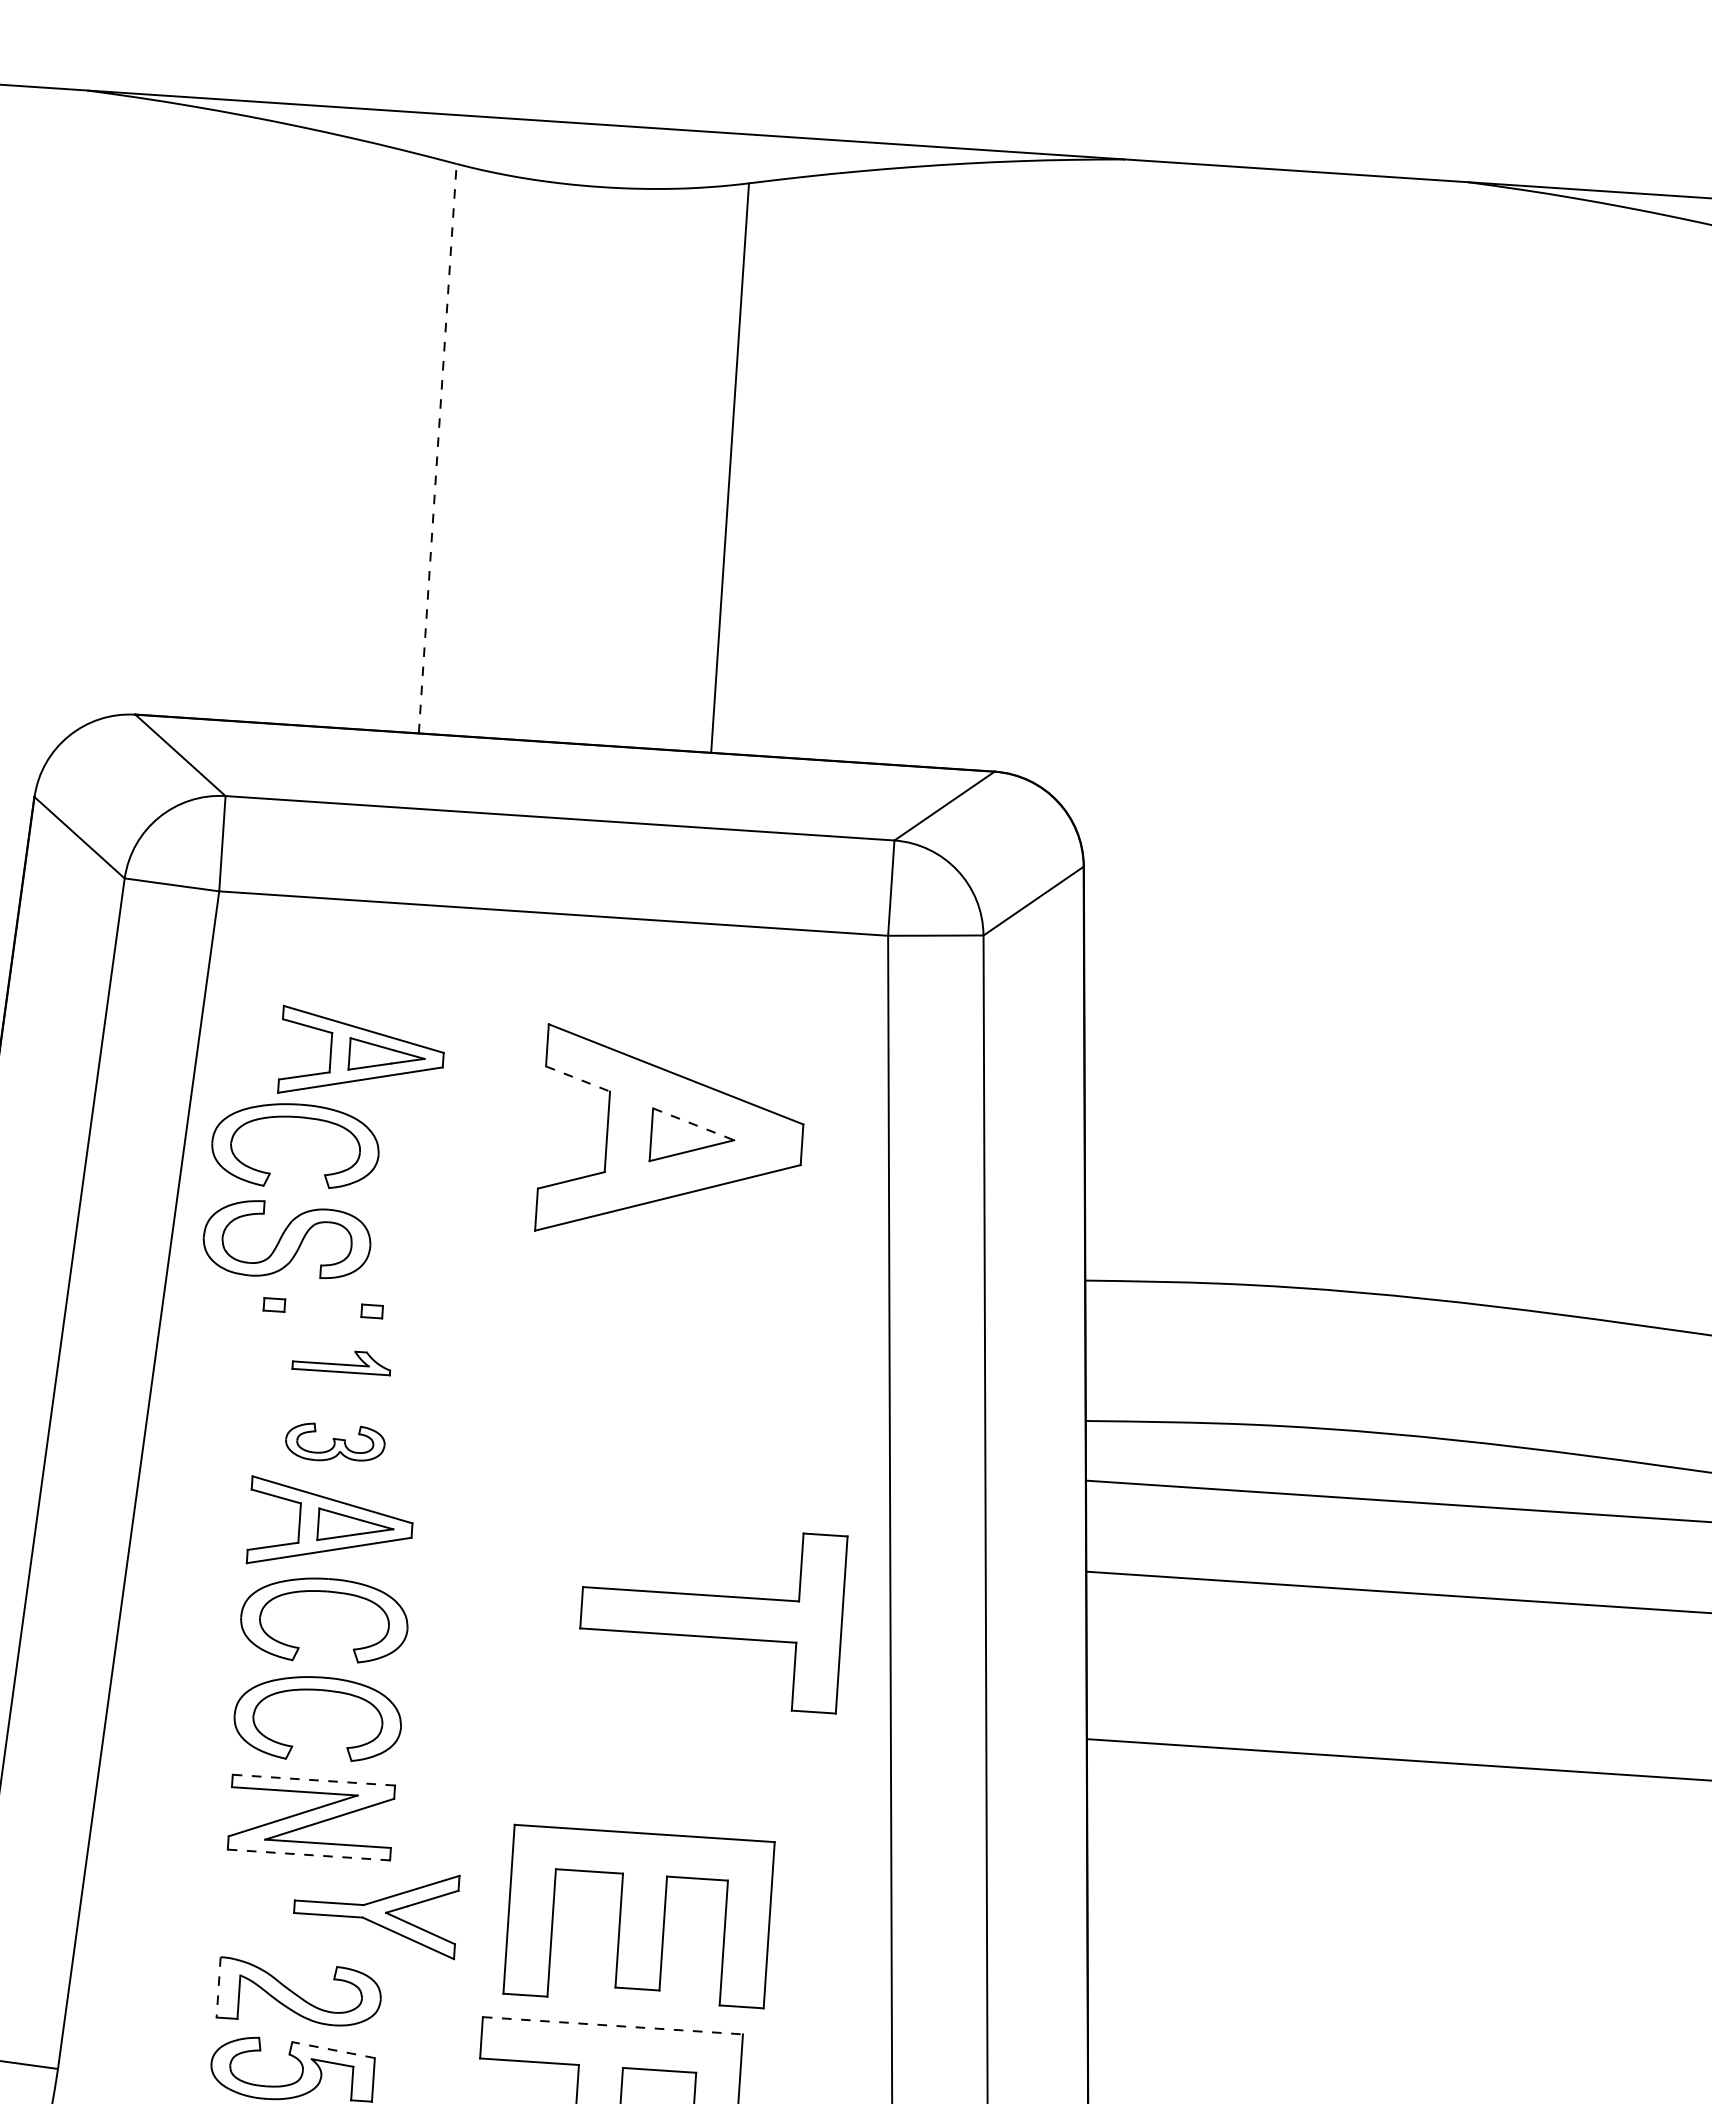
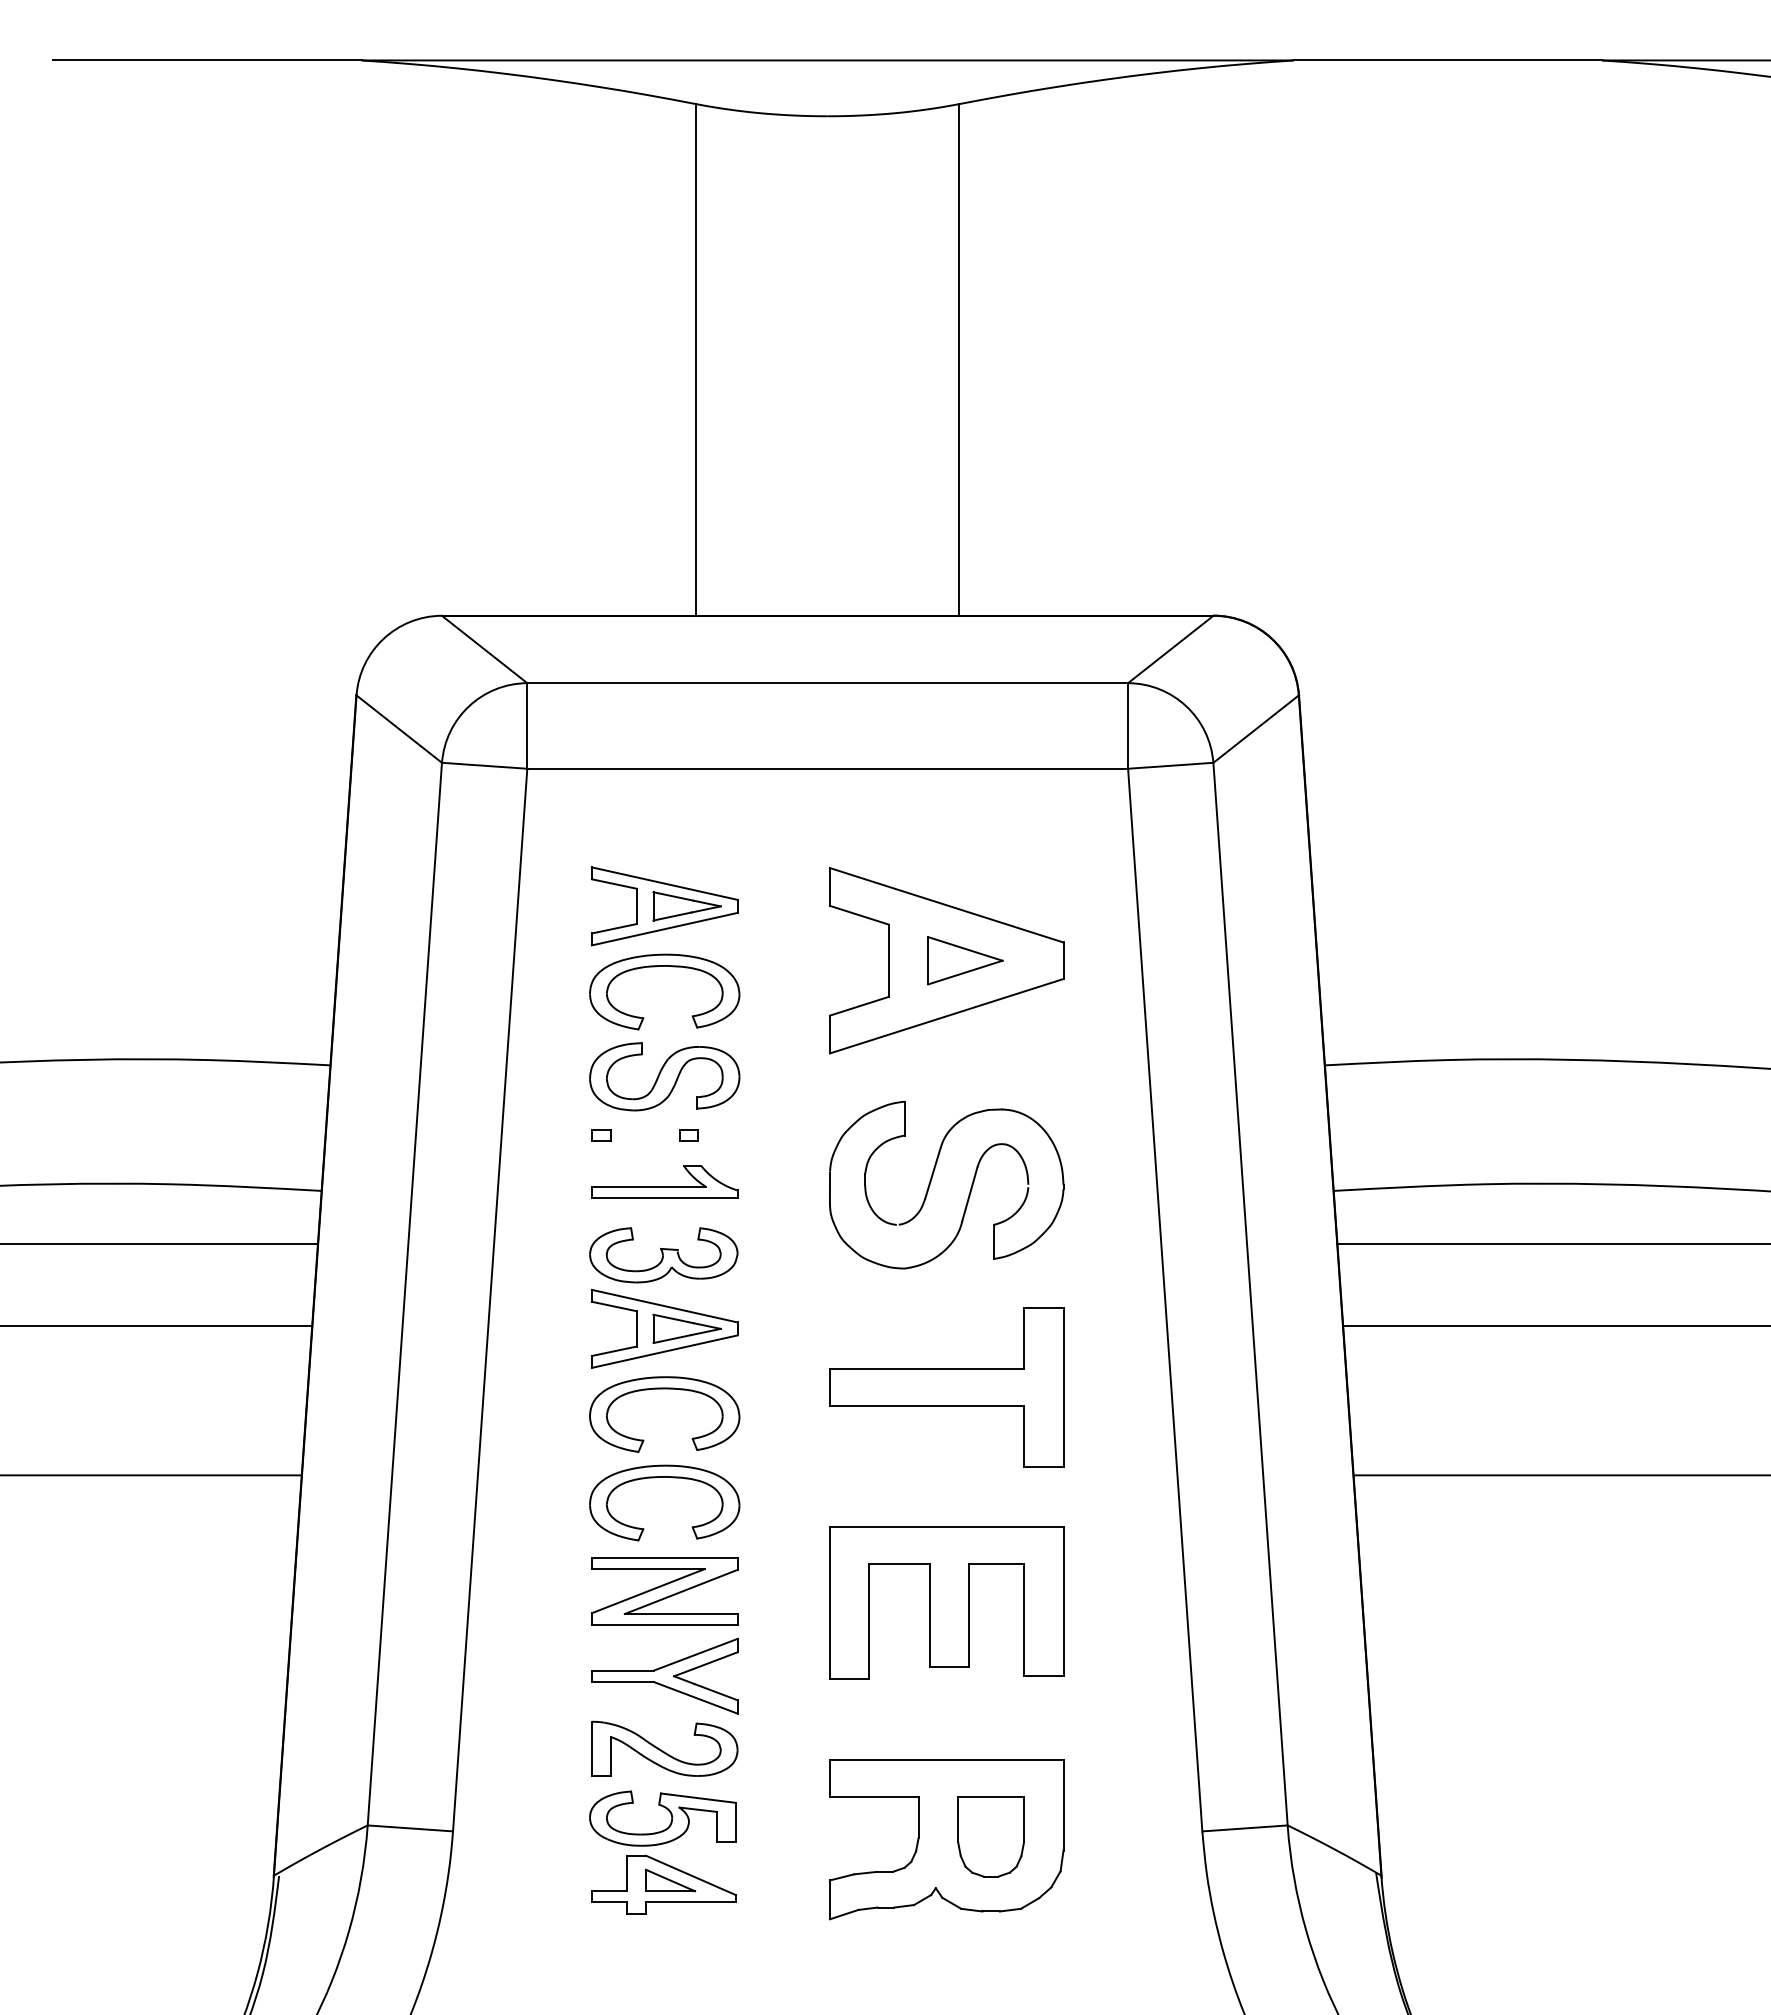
line: (437, 448) -> (696, 359), dashed -> solid
line: (578, 1079) -> (859, 915), dashed -> solid
part: (297, 1117) -> (664, 966), moved
line: (693, 1124) -> (965, 949), dashed -> solid
part: (286, 1239) -> (664, 1076), moved
part: (341, 1361) -> (664, 1181), size x1.67
part: (638, 1381) -> (931, 1182), added
part: (334, 1443) -> (663, 1255), size x1.67
part: (711, 1615) -> (946, 1387), moved
line: (313, 1779) -> (664, 1557), dashed -> solid
line: (308, 1855) -> (664, 1625), dashed -> solid
part: (375, 1912) -> (664, 1676), moved
part: (638, 1917) -> (946, 1602), moved
line: (218, 1988) -> (591, 1749), dashed -> solid
line: (612, 2025) -> (946, 1759), dashed -> solid
line: (333, 2050) -> (698, 1798), dashed -> solid

